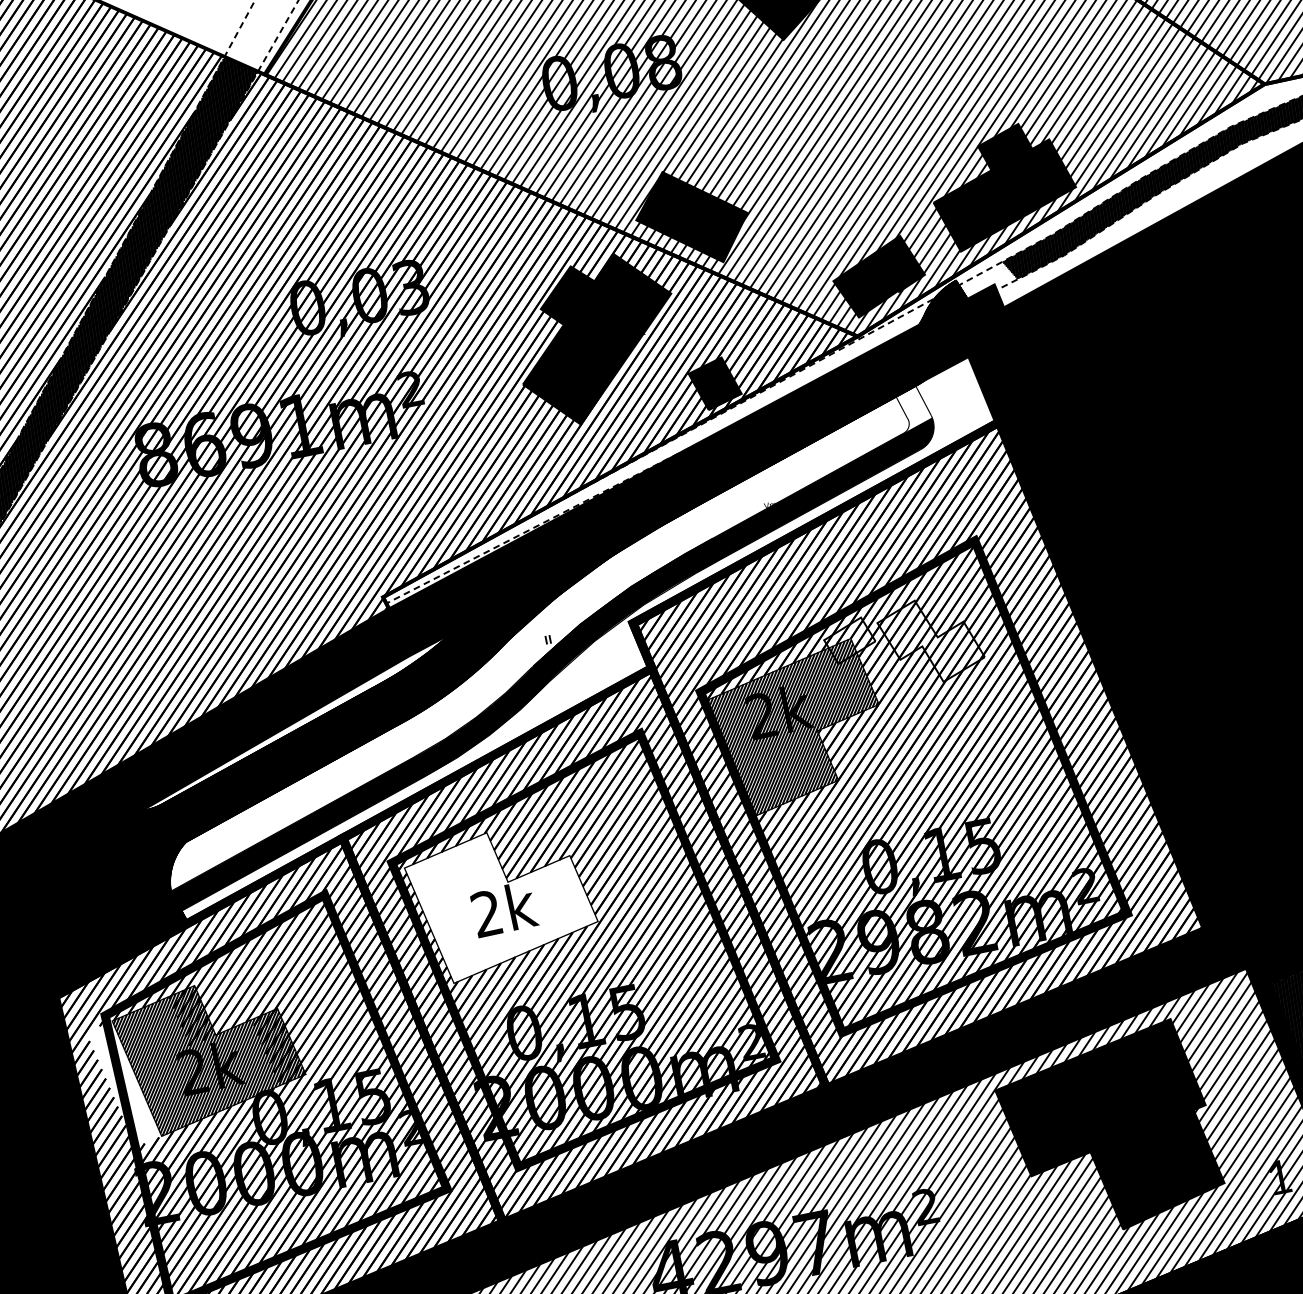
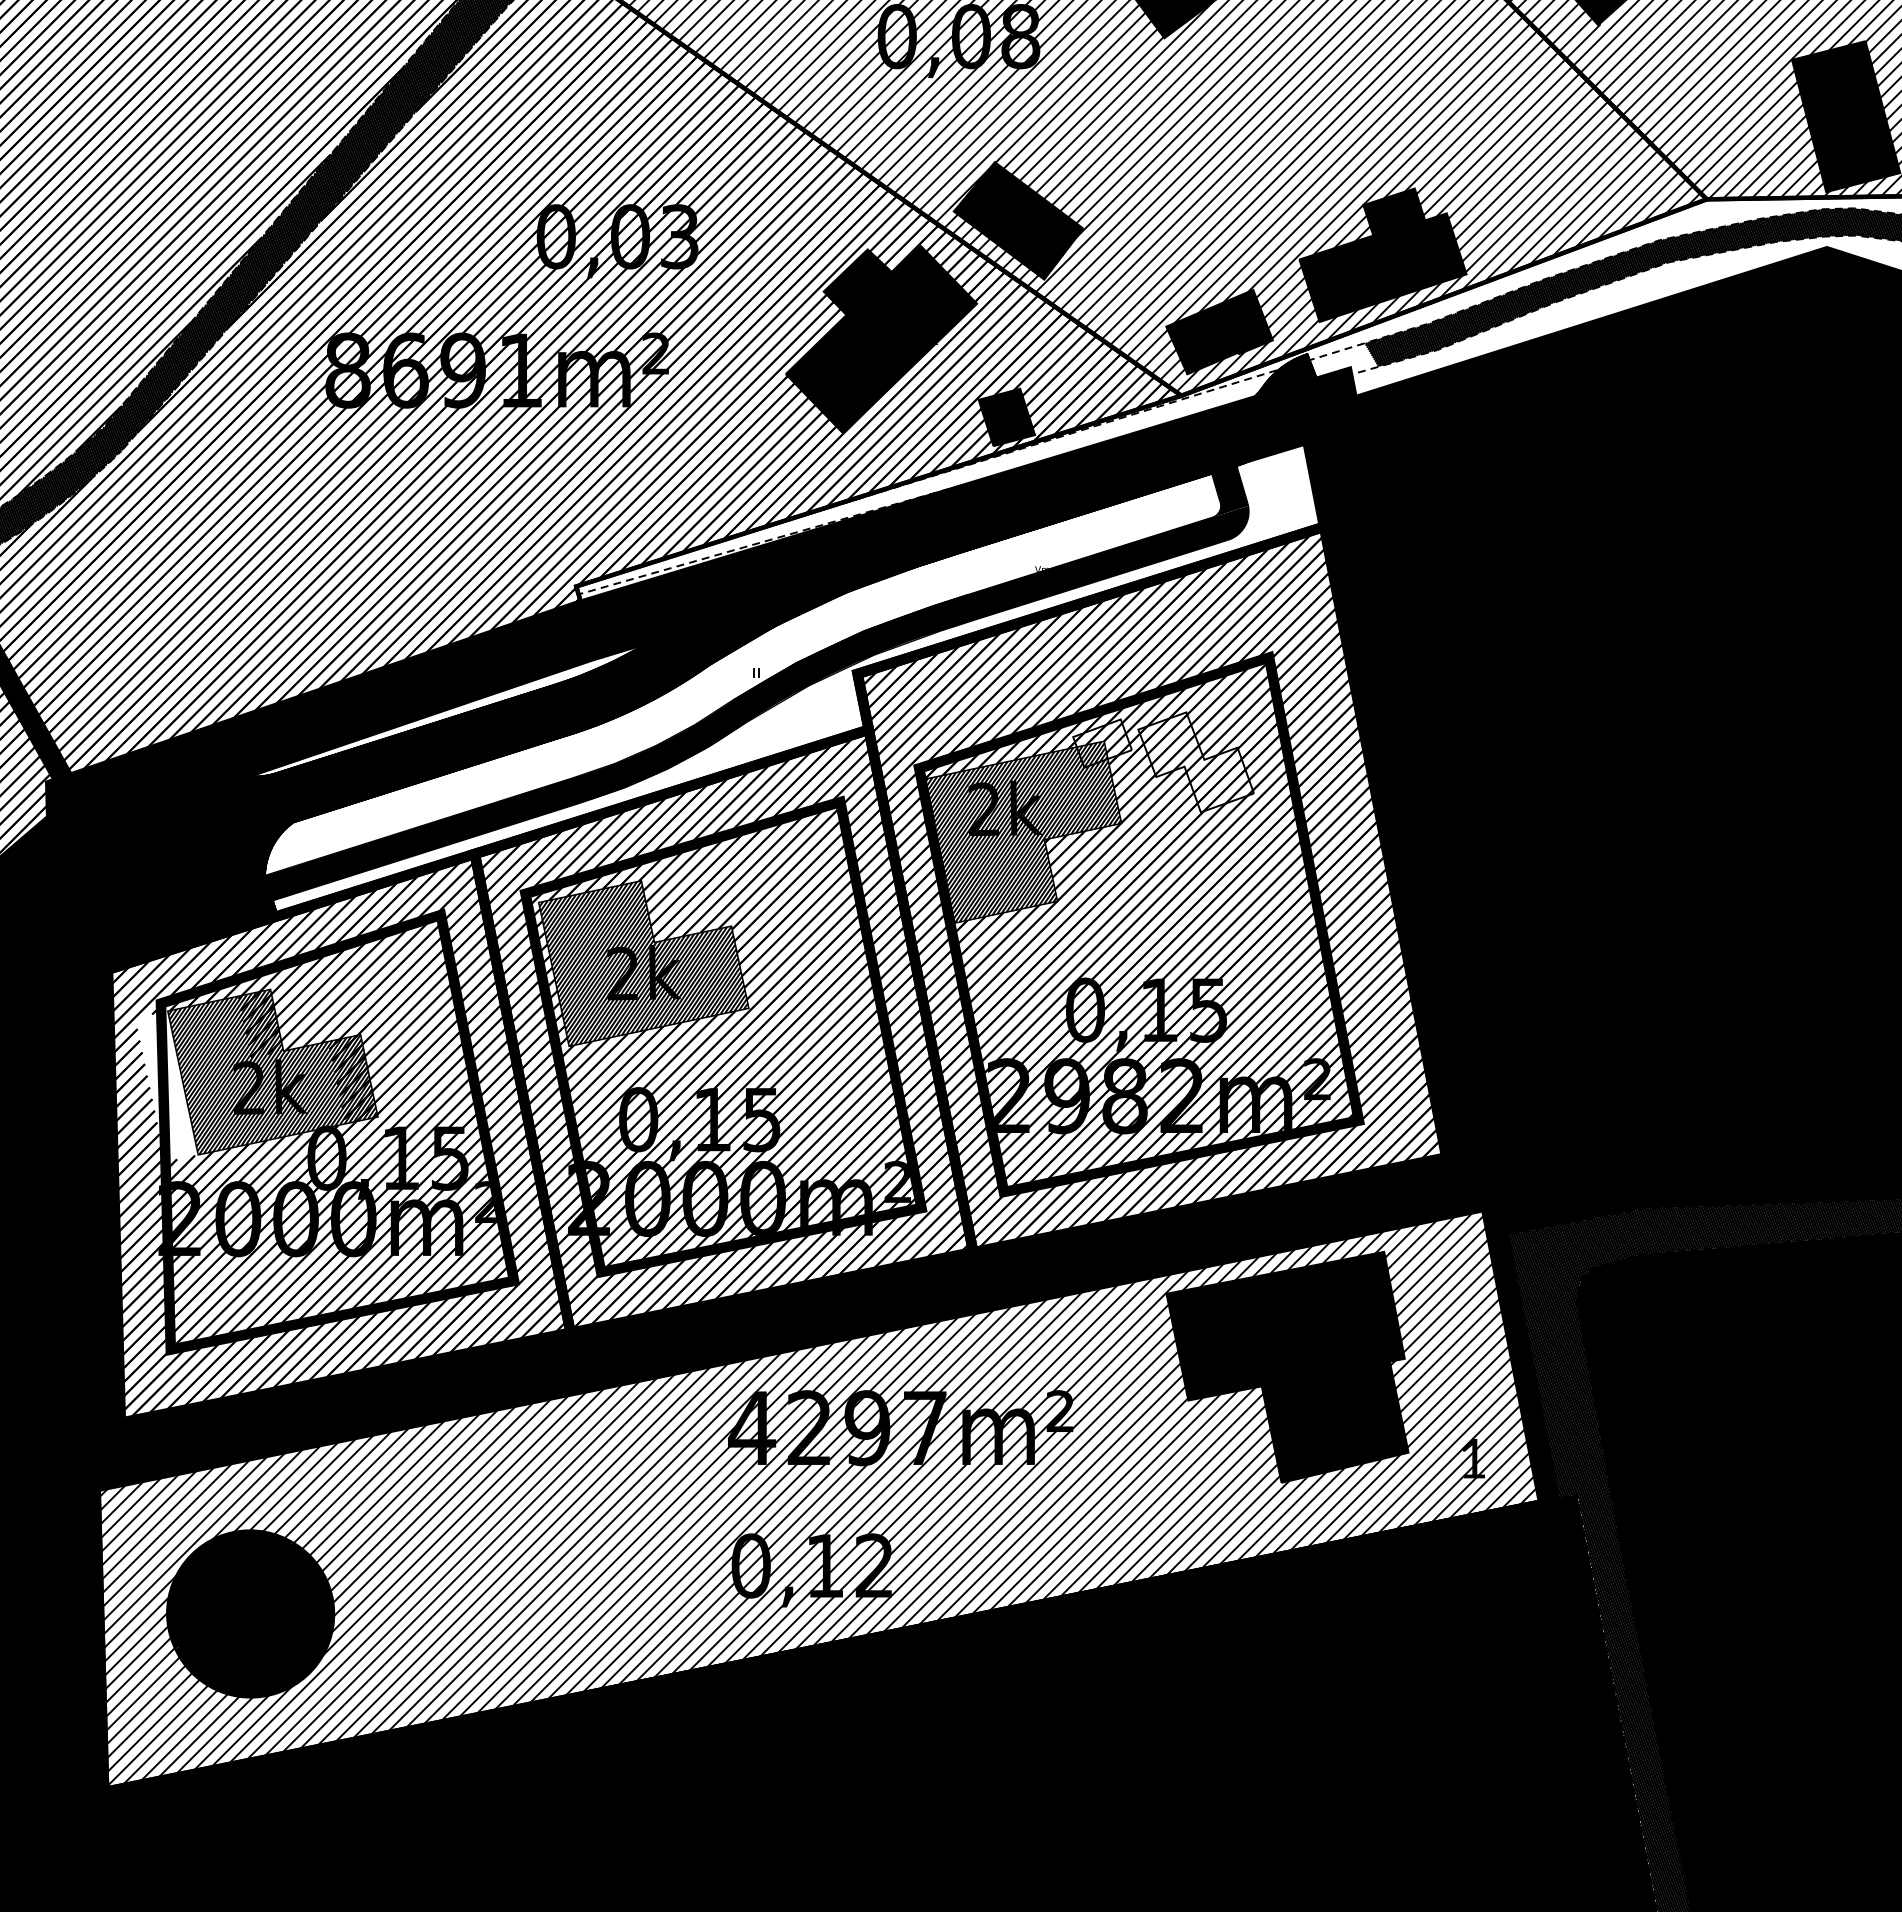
fill: (913, 408) -> (1229, 491), added
hatch: (502, 901) -> (643, 963), added

